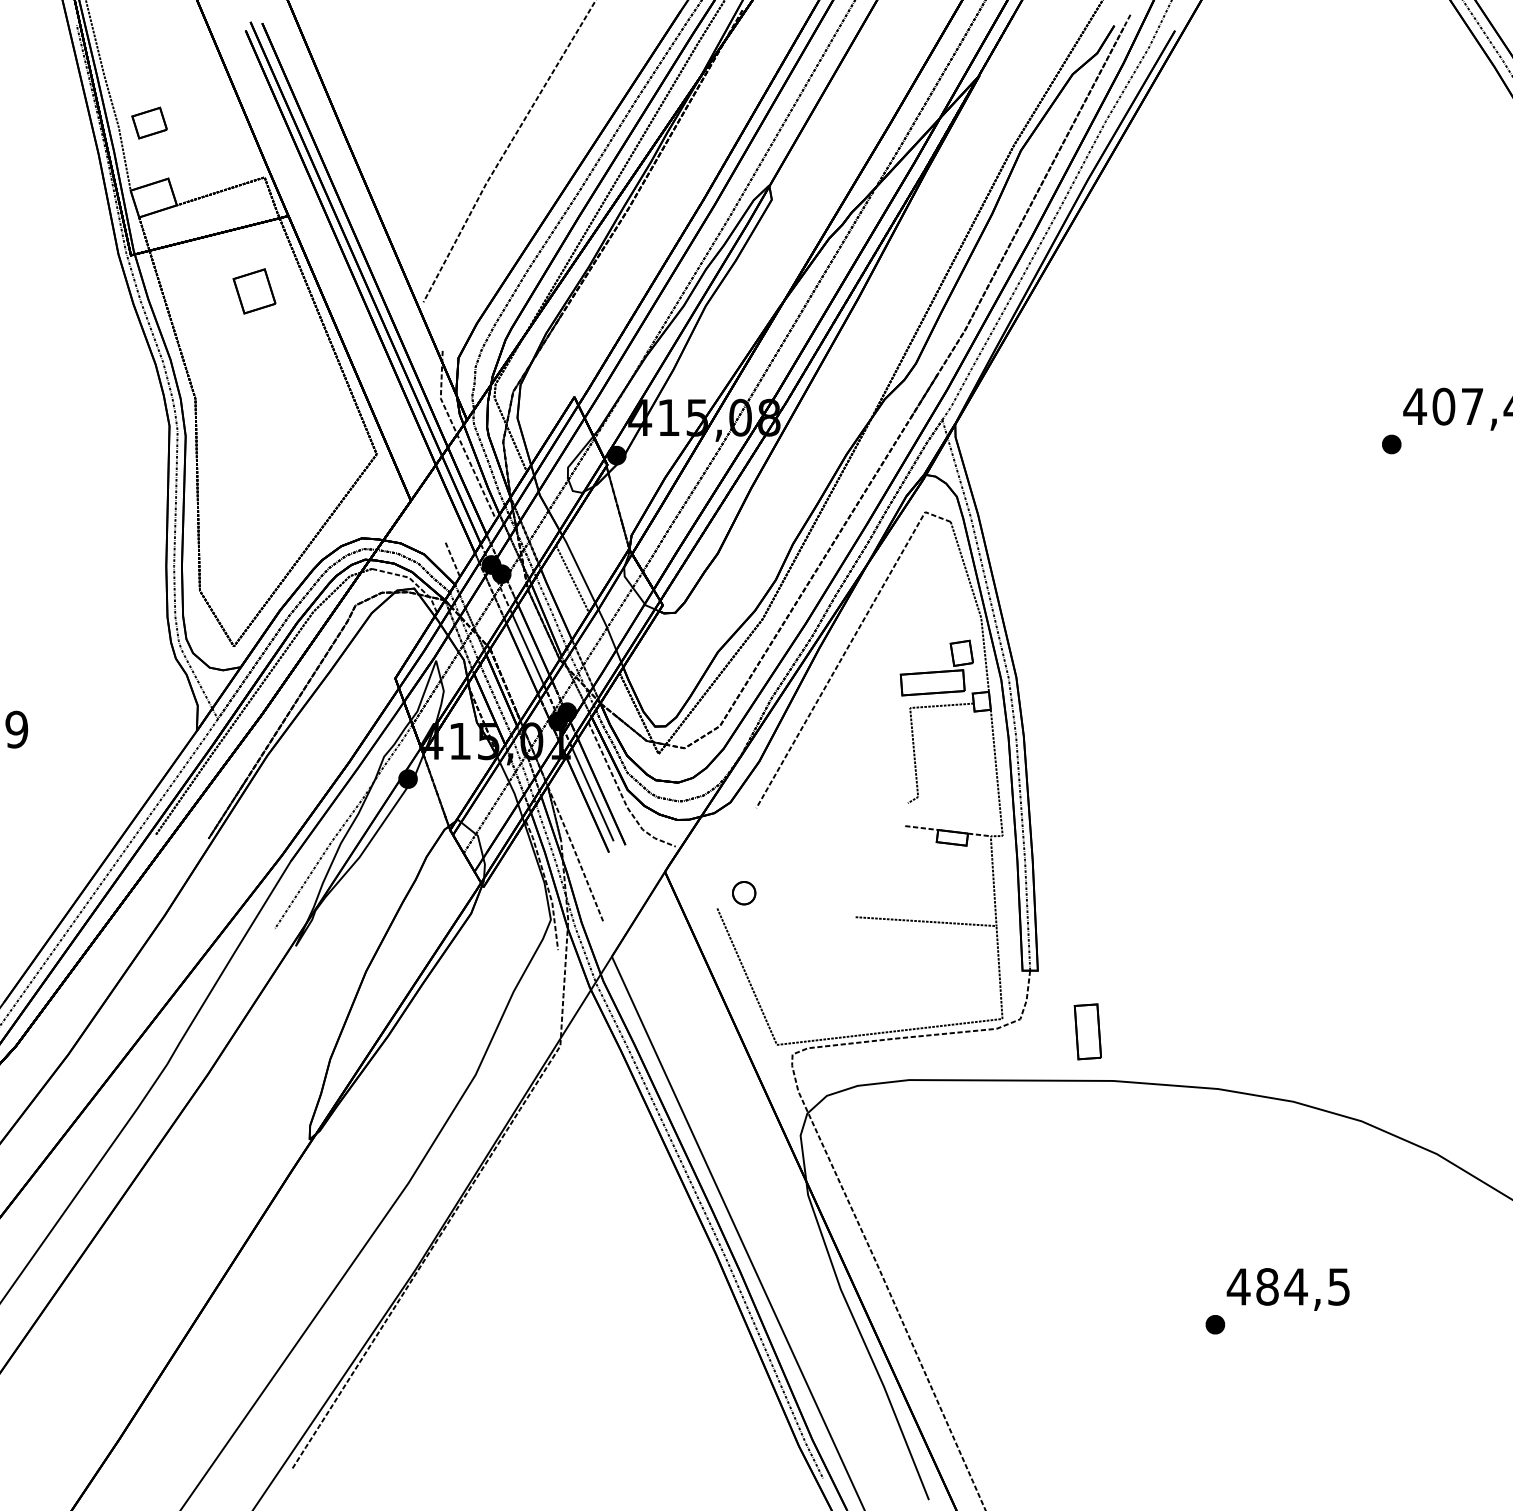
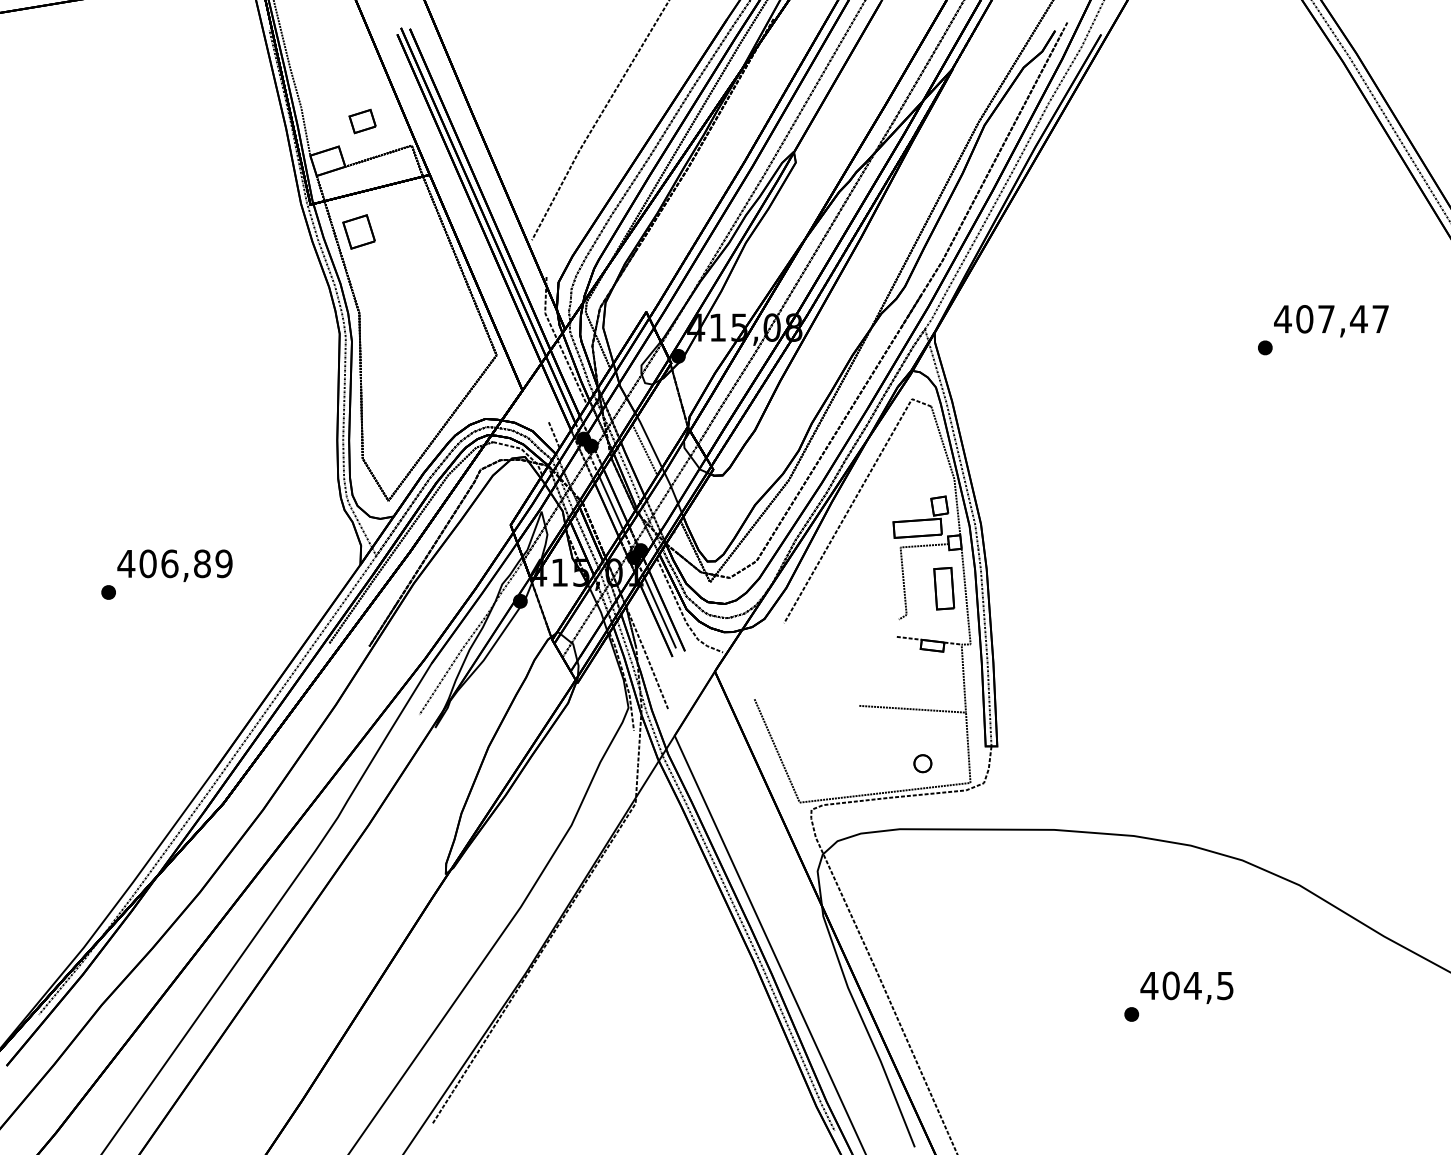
part: (149, 123) -> (362, 121), moved
part: (253, 290) -> (358, 231), moved
part: (743, 892) -> (922, 763), moved
part: (1088, 1031) -> (944, 588), moved
text: (1266, 1286) -> (1170, 985), 484,5 -> 404,5

